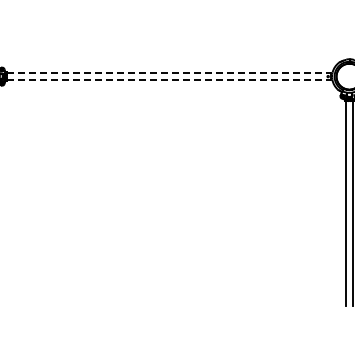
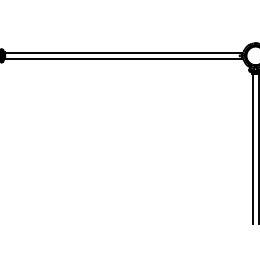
line: (168, 72) -> (123, 52), dashed -> solid
line: (168, 80) -> (123, 58), dashed -> solid

